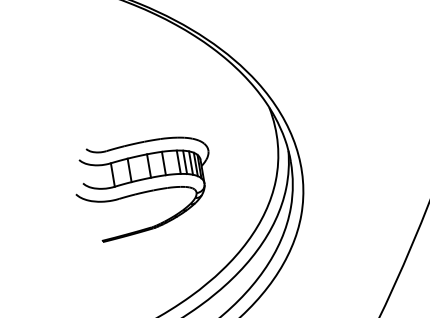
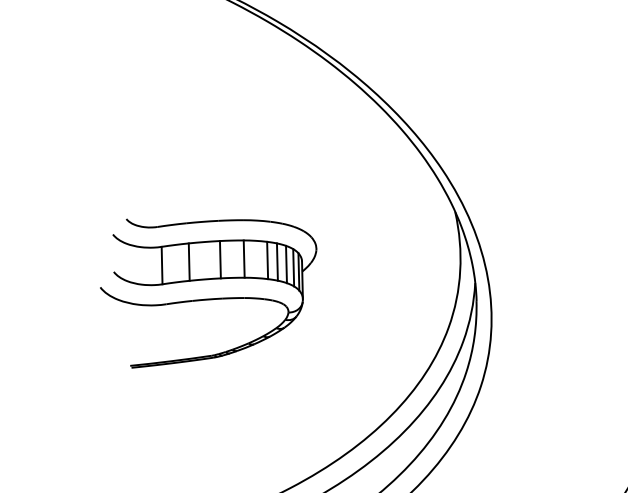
part: (142, 189) -> (204, 294), moved

